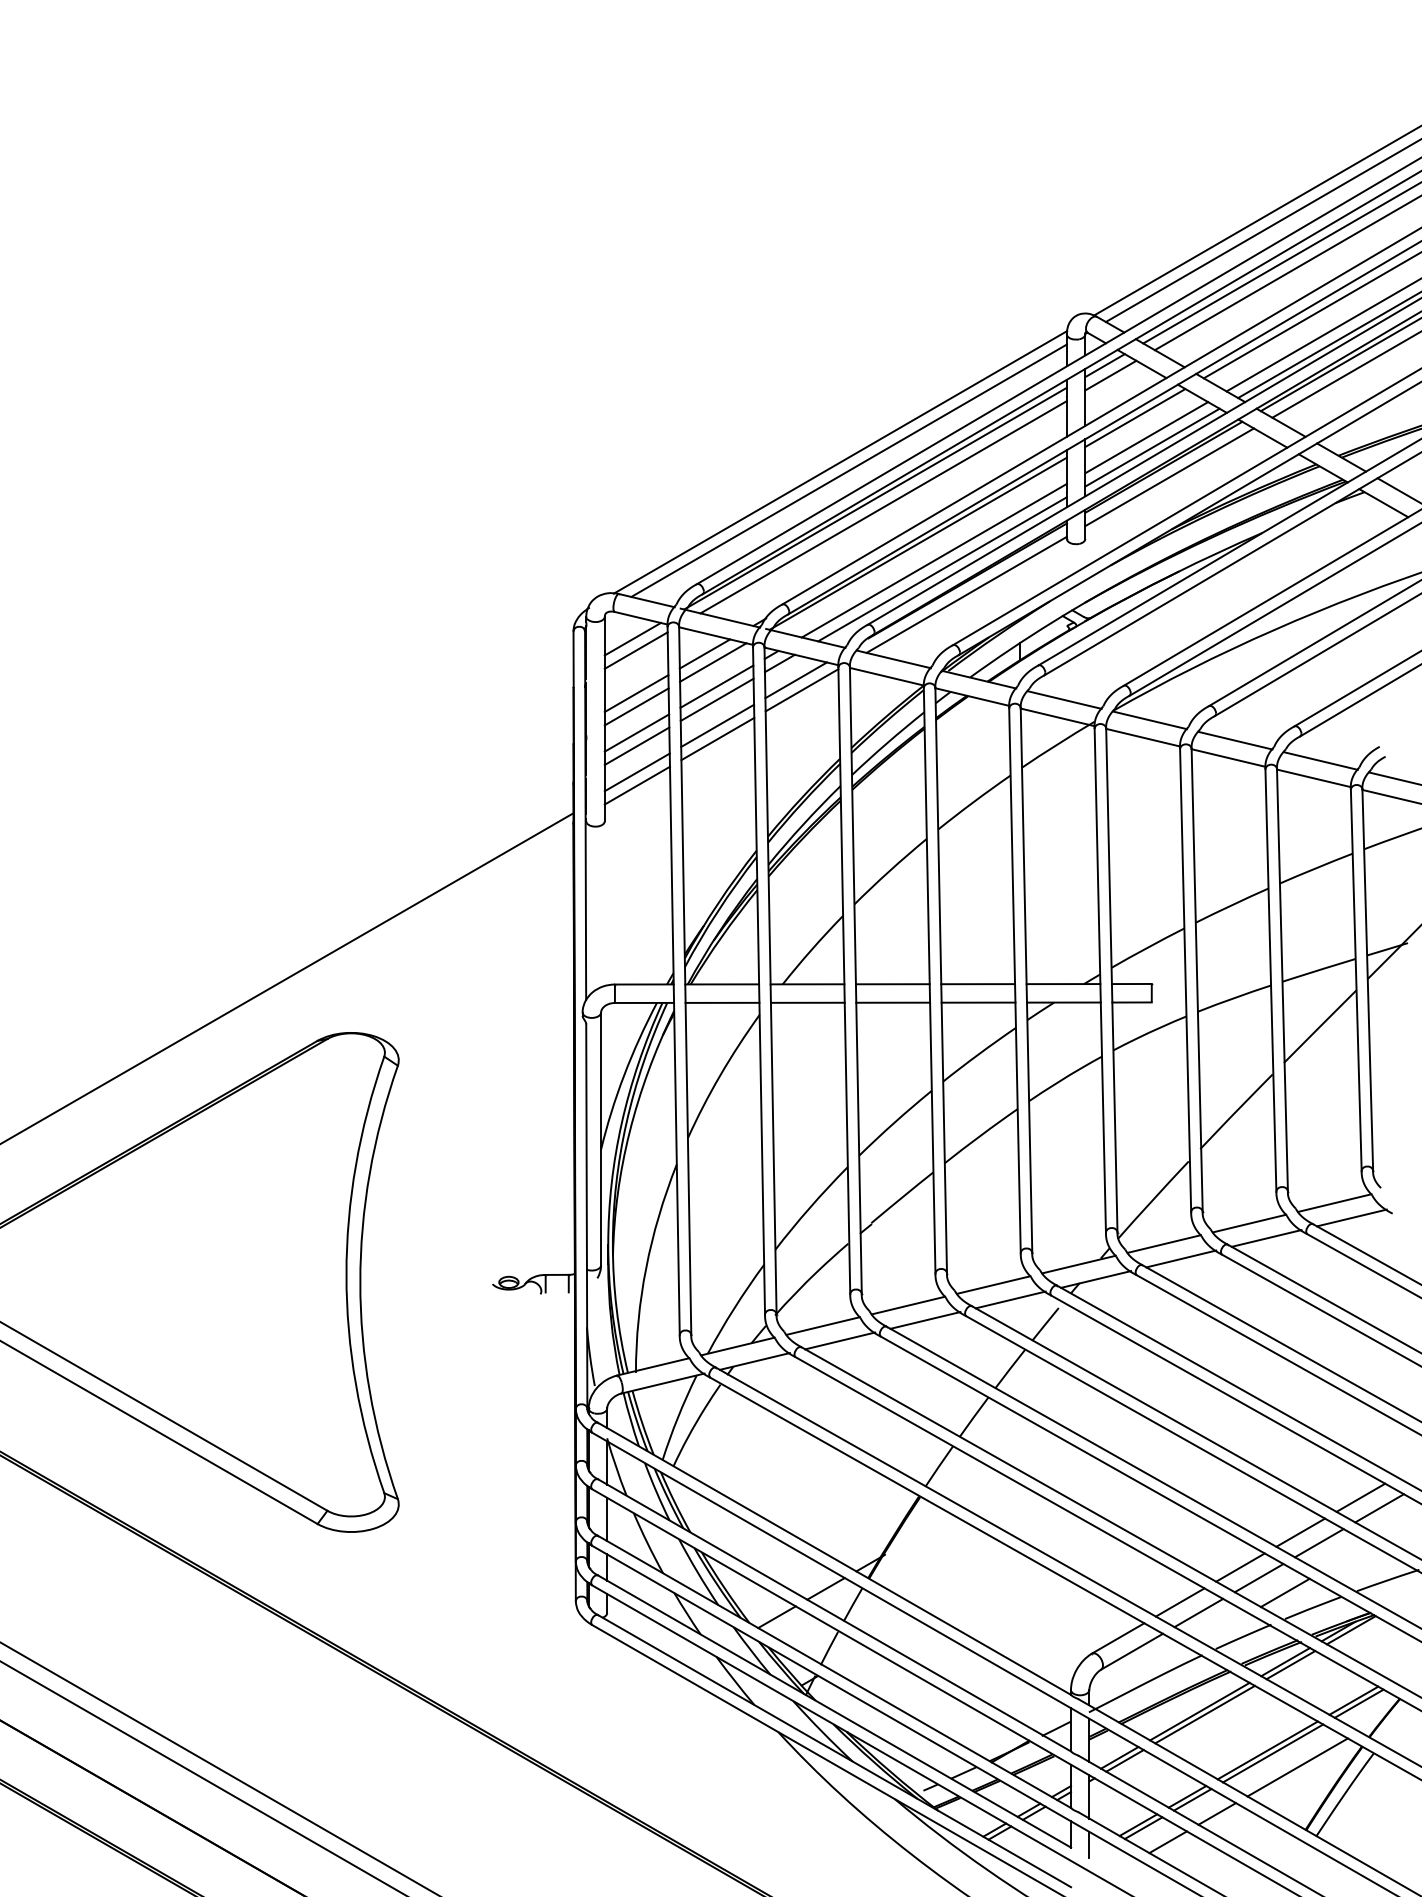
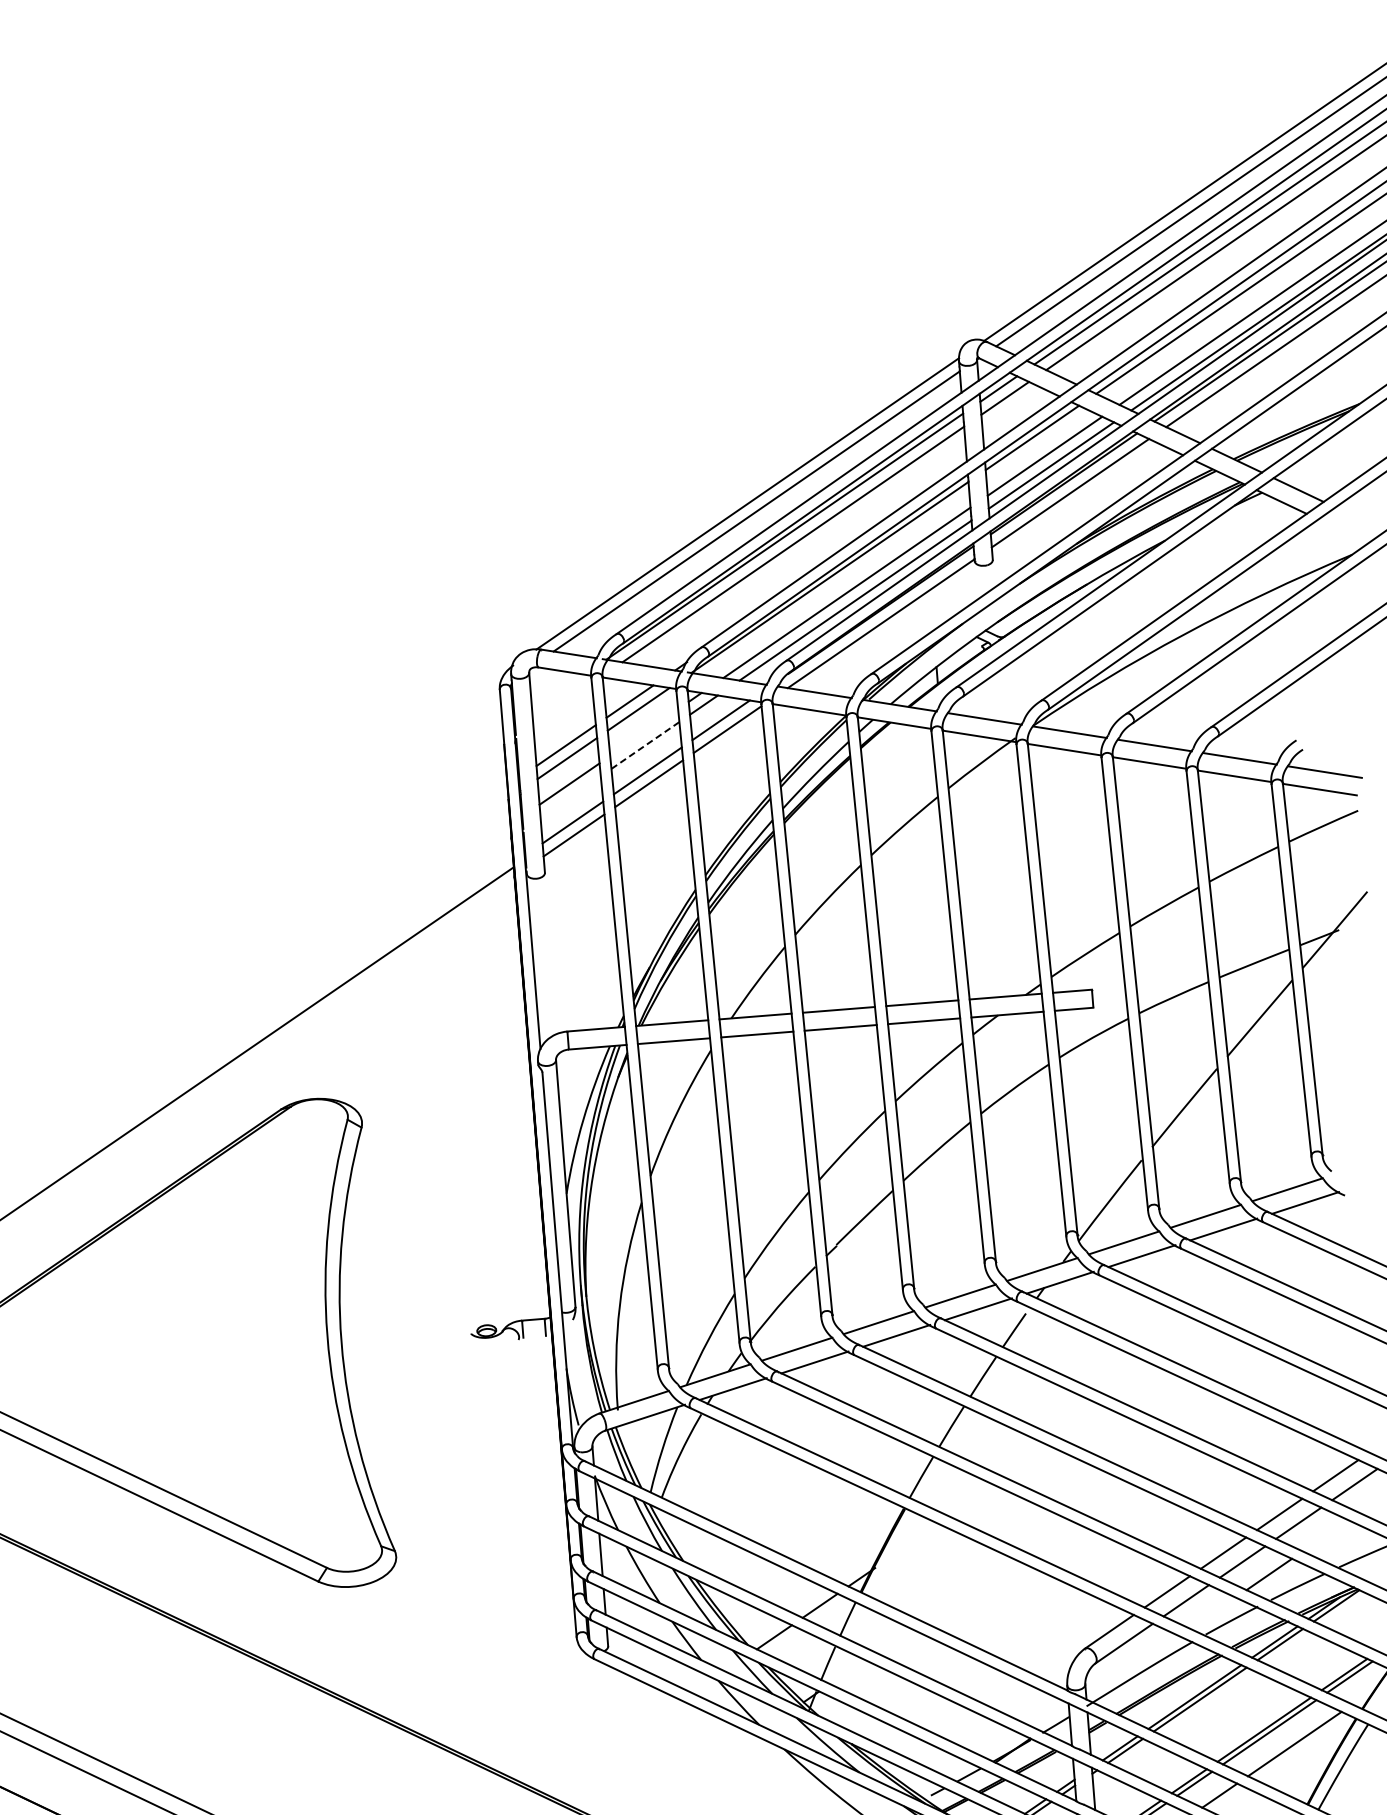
line: (632, 638) -> (557, 692), removed
line: (635, 650) -> (561, 703), removed
line: (716, 686) -> (643, 732), removed
line: (717, 699) -> (645, 745), solid -> dashed
line: (636, 745) -> (570, 796), removed

